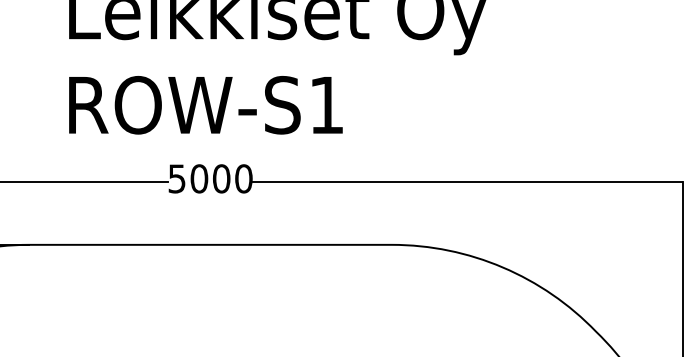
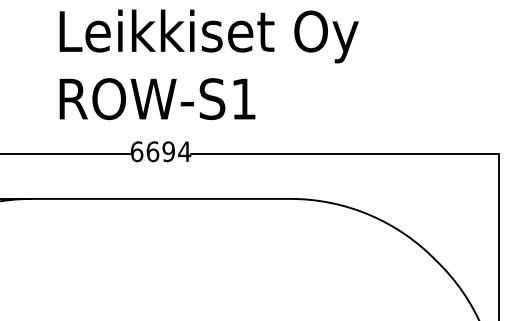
text: (210, 178) -> (160, 151), 5000 -> 6694

